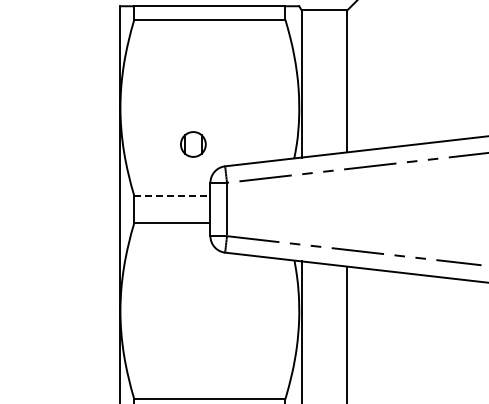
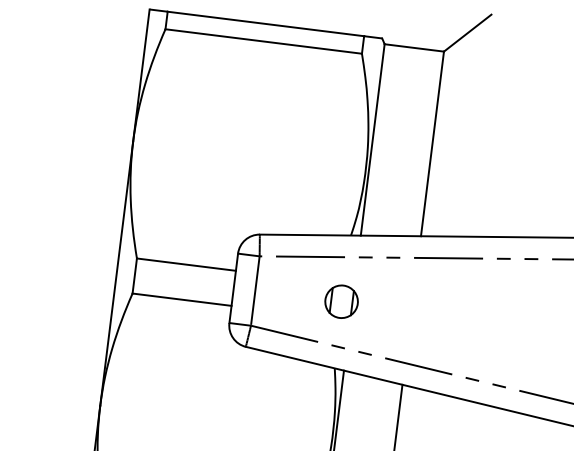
part: (193, 144) -> (341, 301), moved
line: (172, 196) -> (186, 265), dashed -> solid

